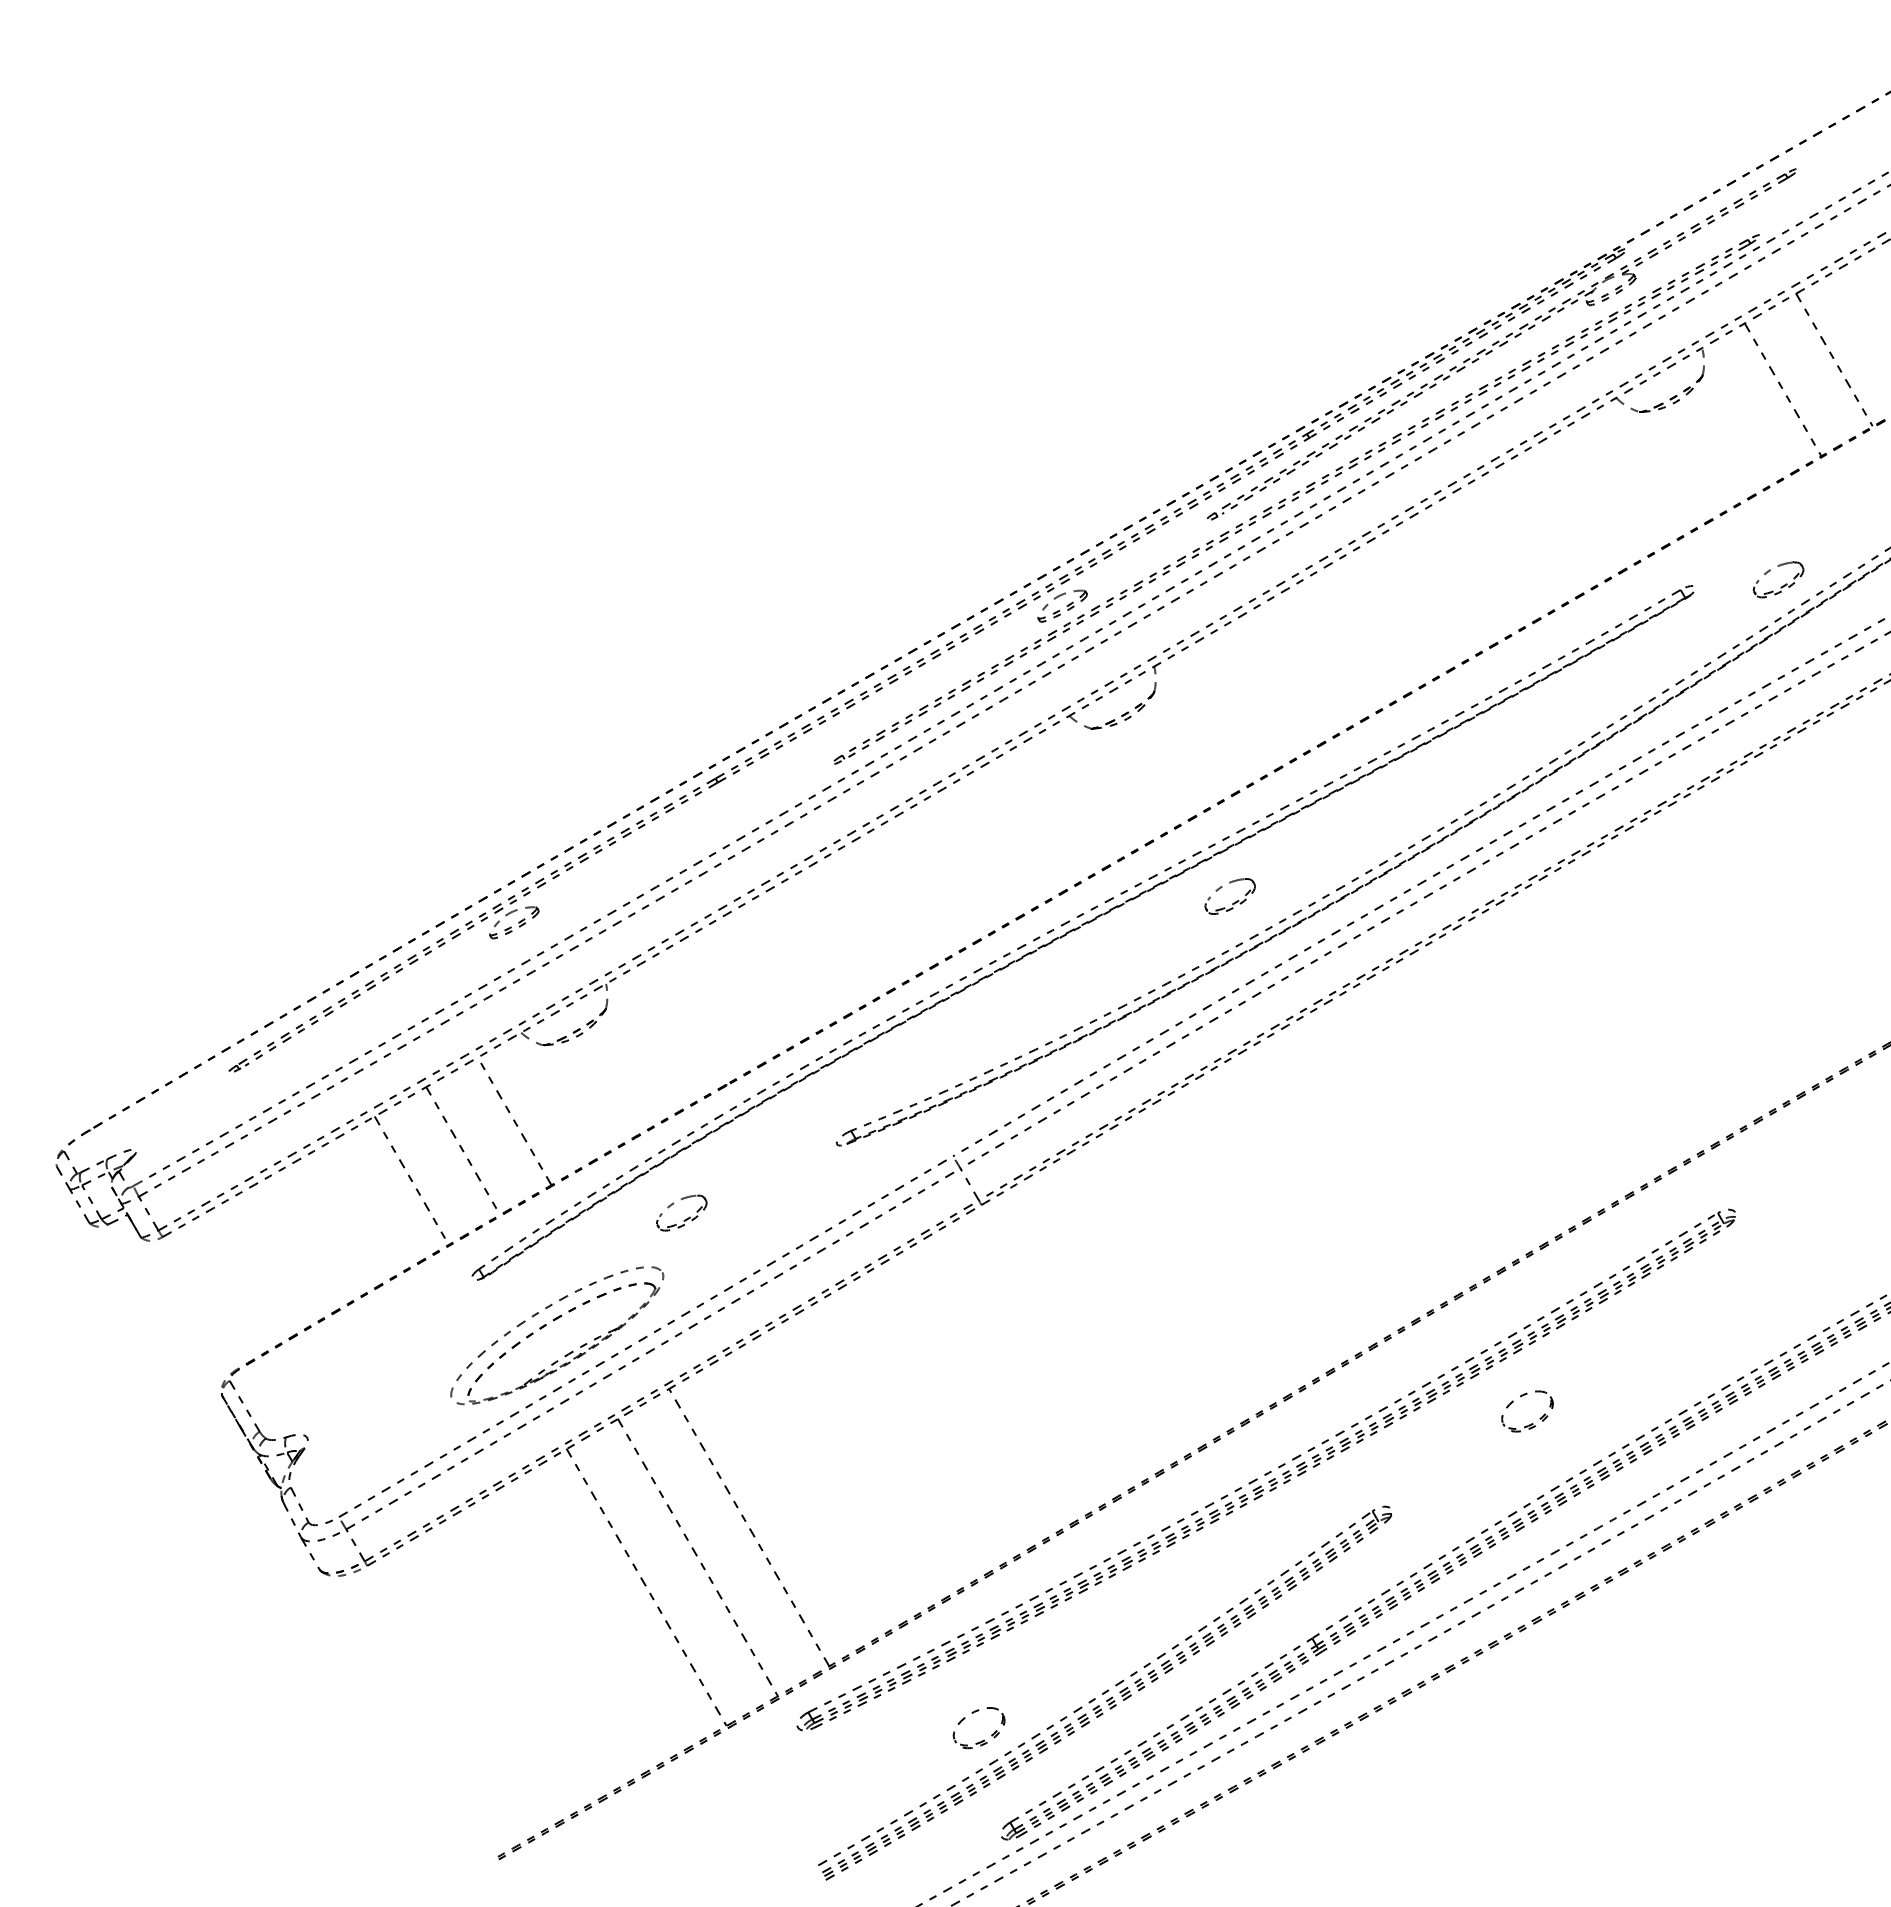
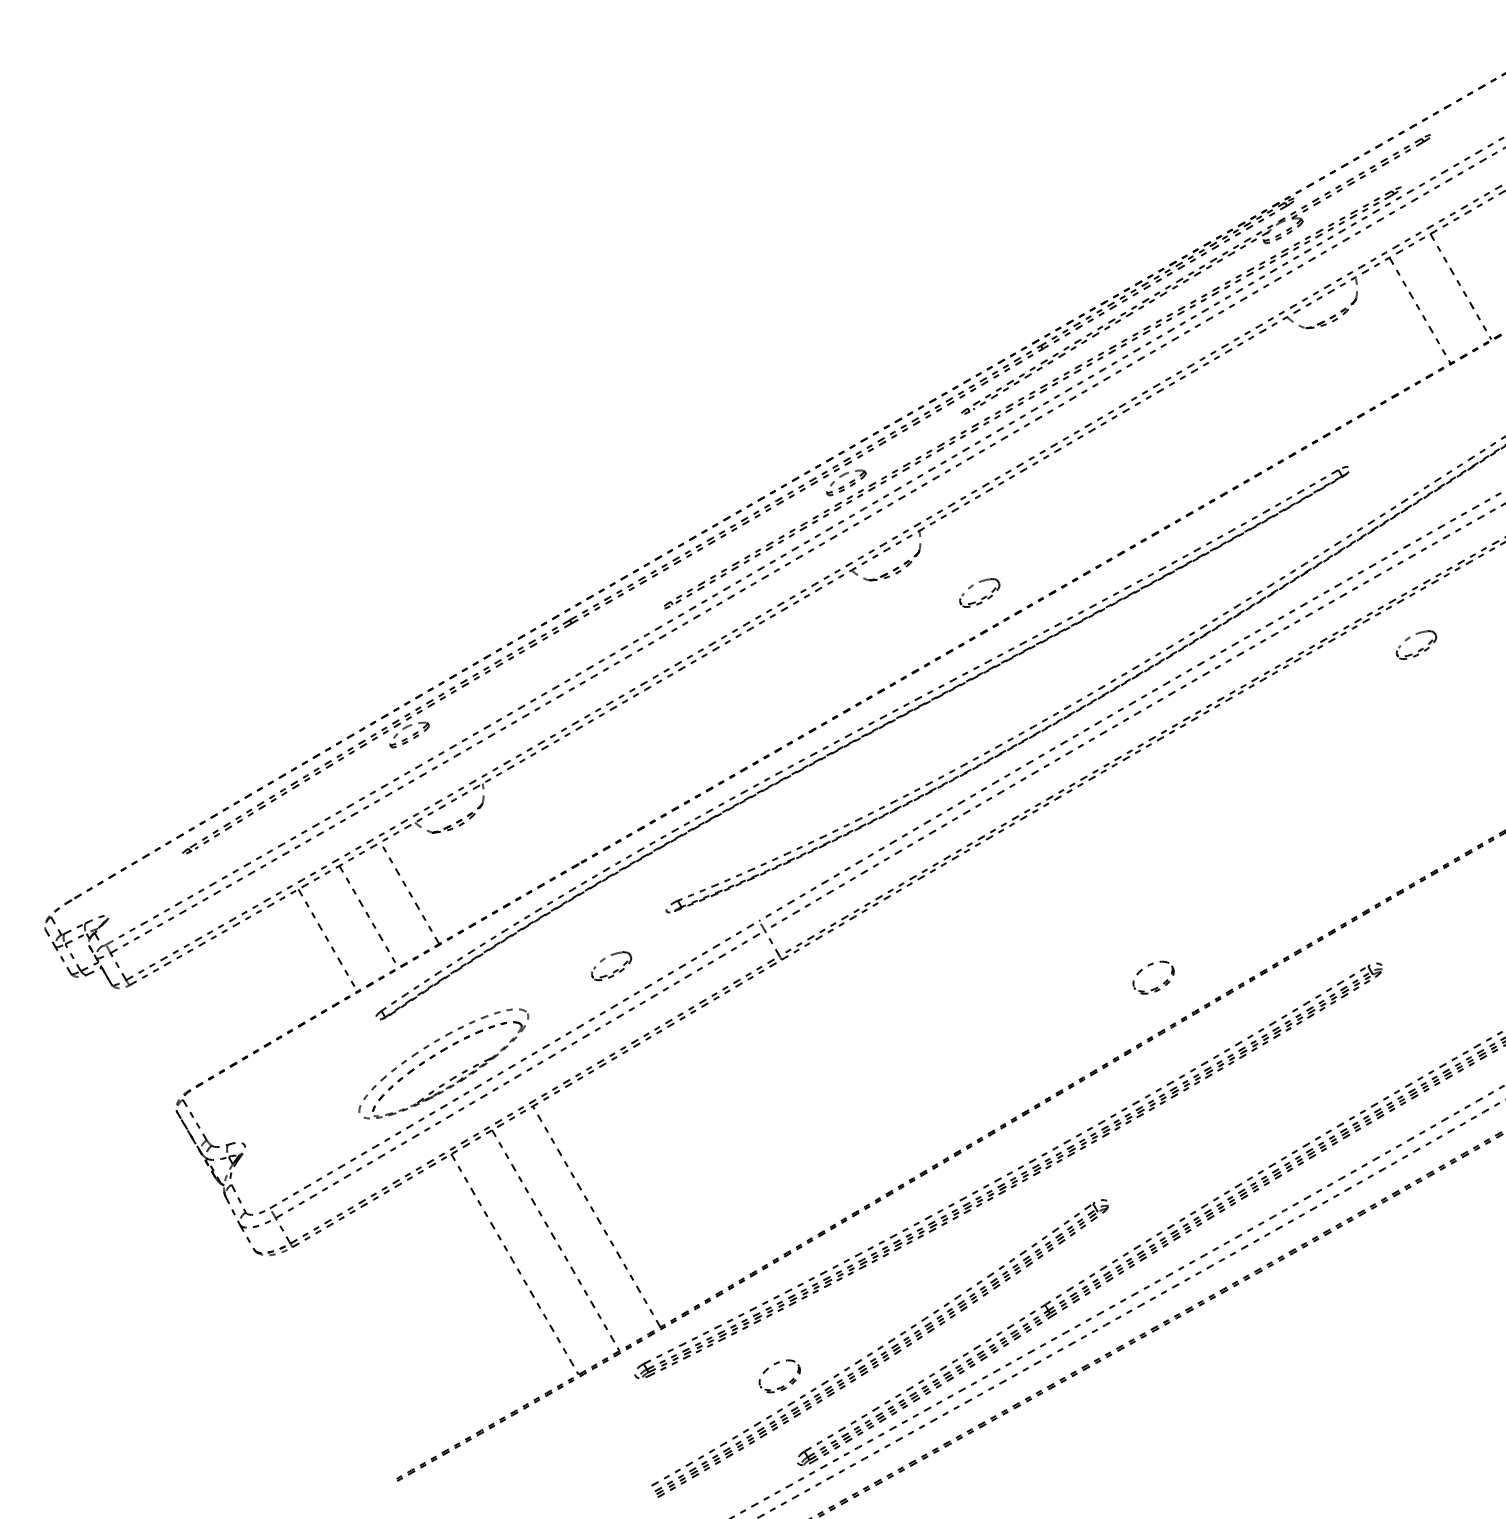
part: (1782, 585) -> (1419, 649), moved
part: (1233, 902) -> (982, 597), moved
part: (684, 1219) -> (613, 971), moved
part: (1531, 1423) -> (1156, 987), moved

